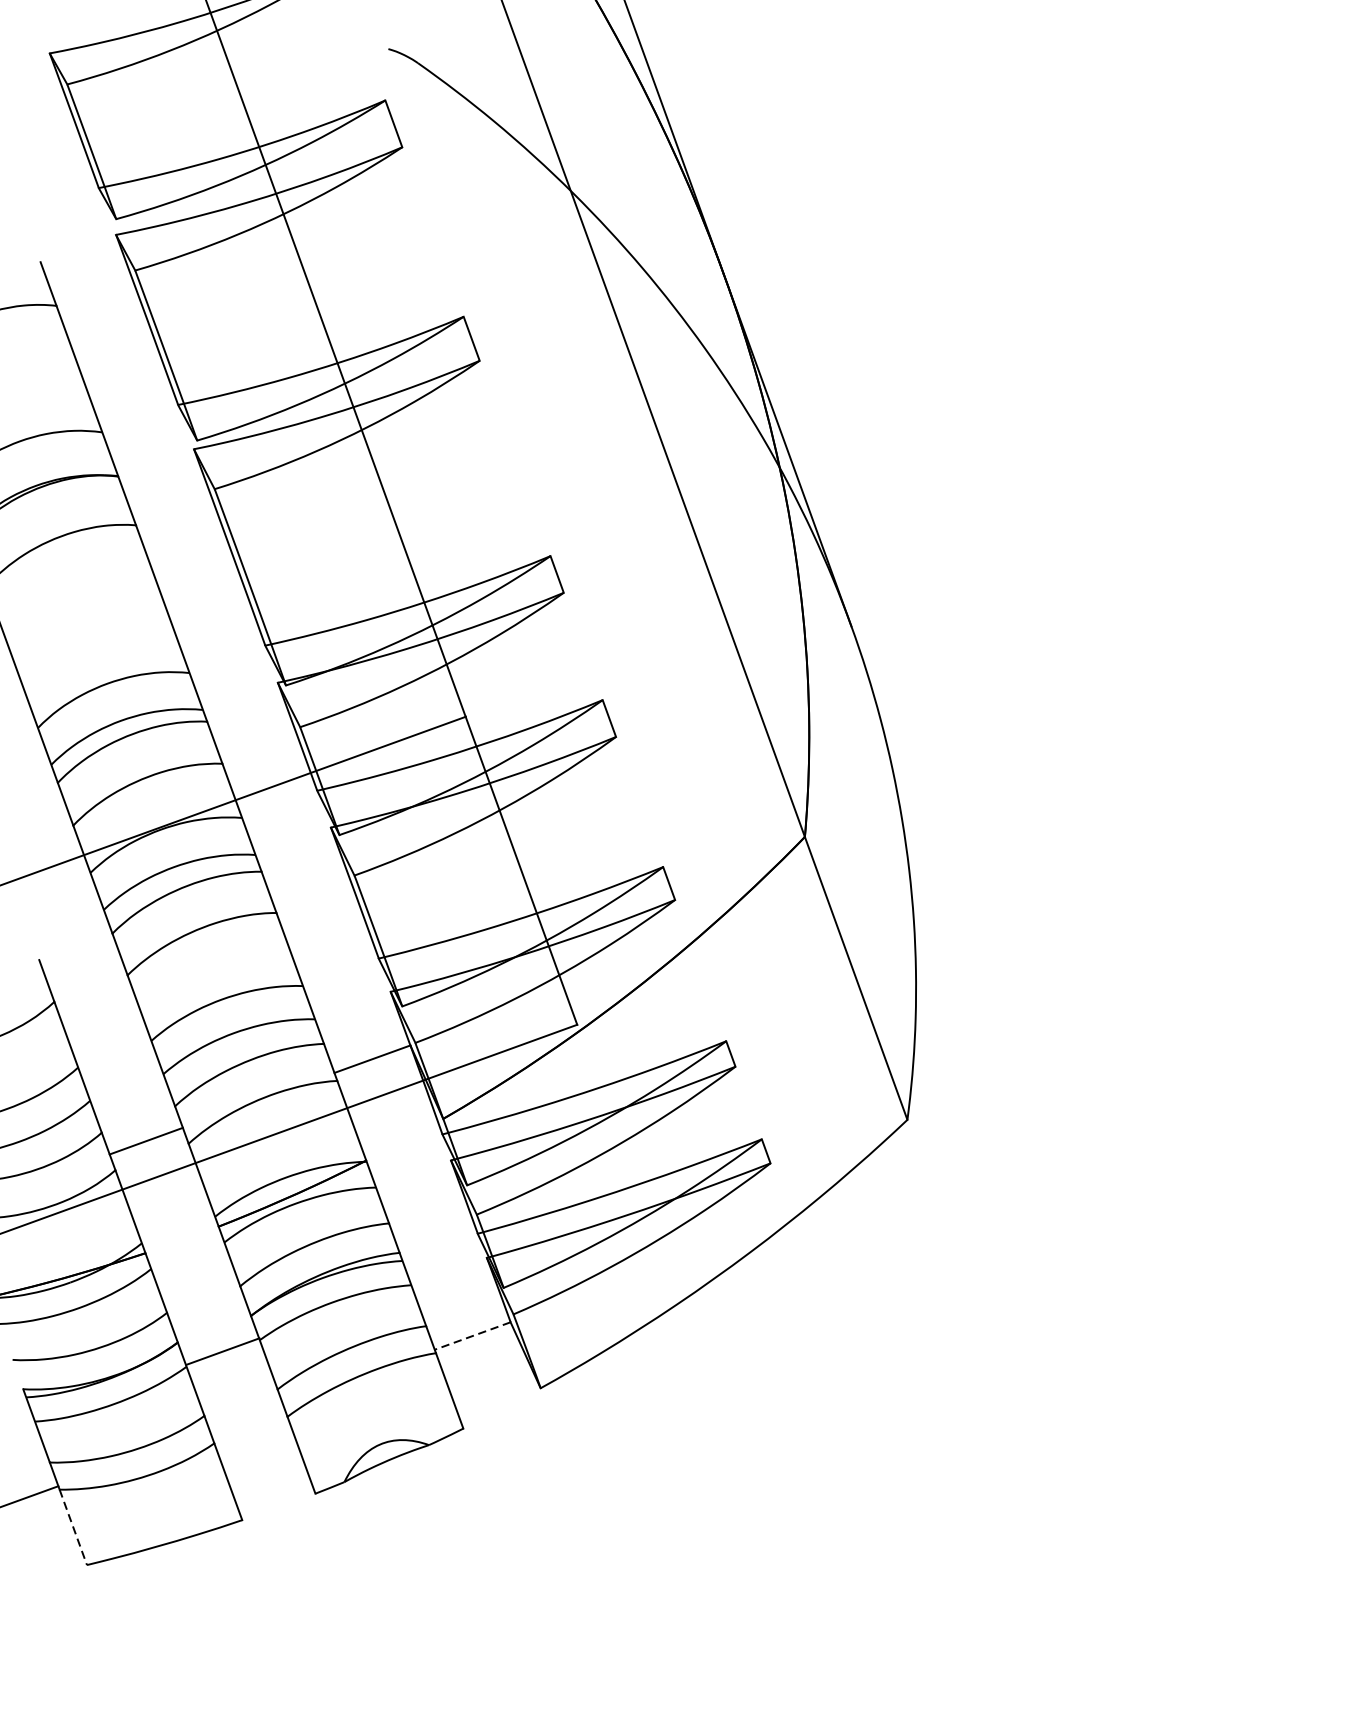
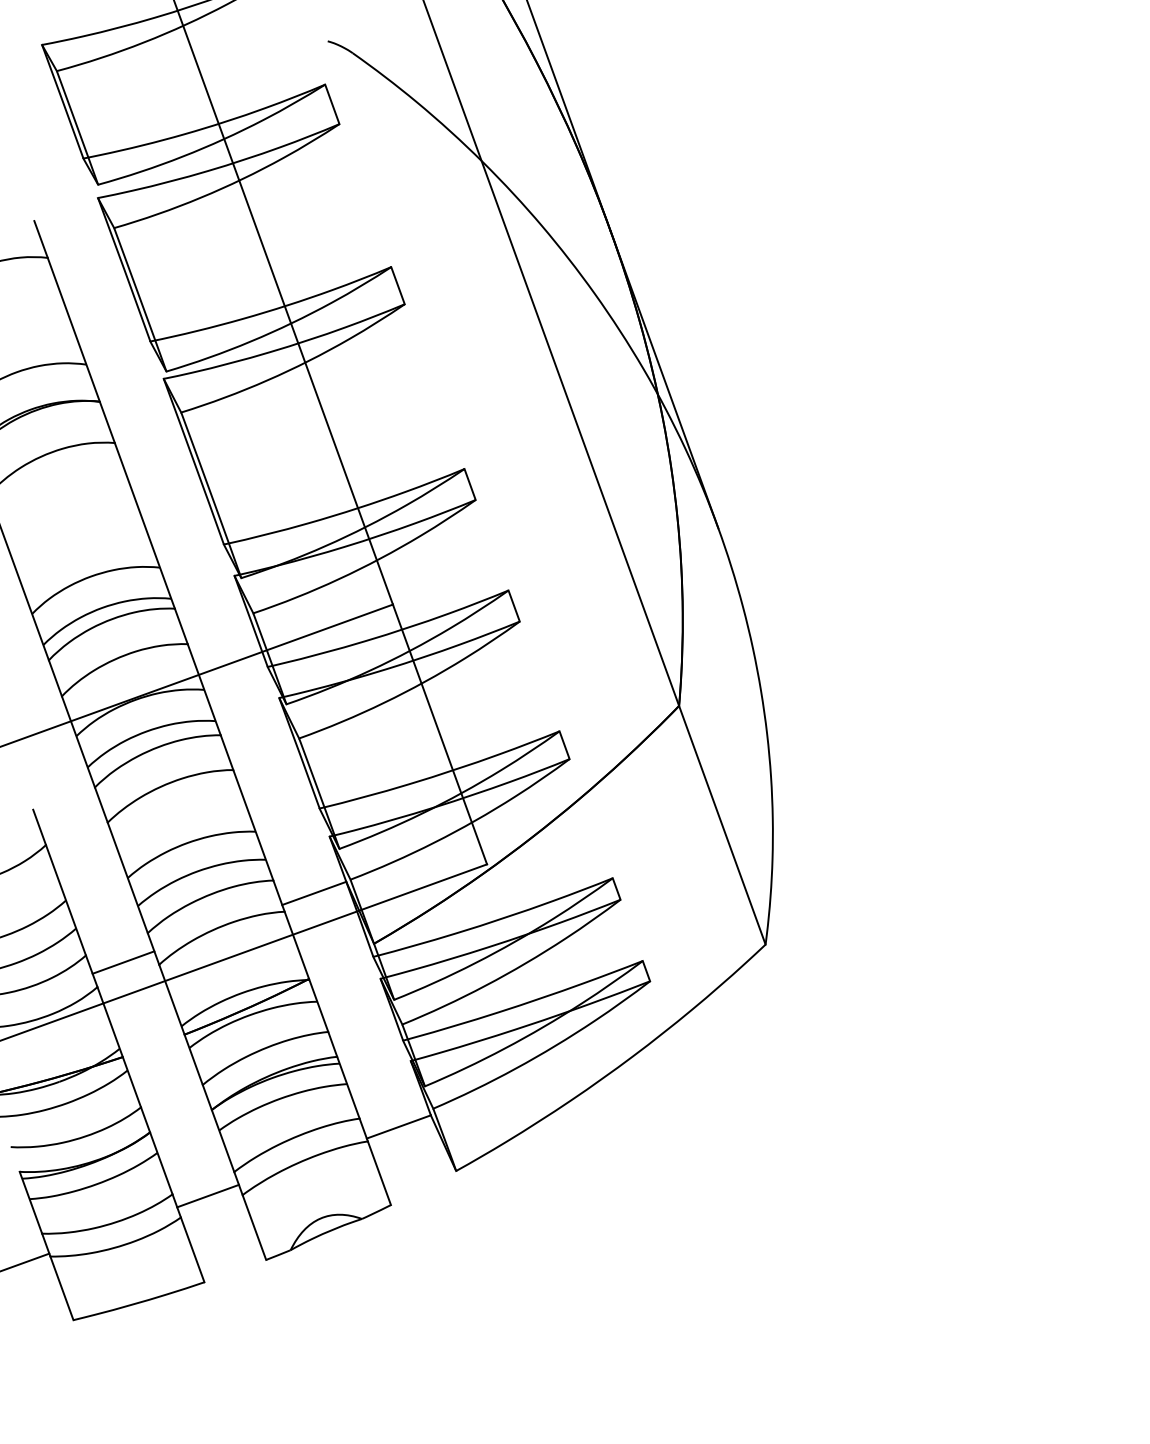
line: (472, 1336) -> (398, 1127), dashed -> solid
line: (222, 1350) -> (207, 1195), moved
line: (72, 1527) -> (61, 1288), dashed -> solid

